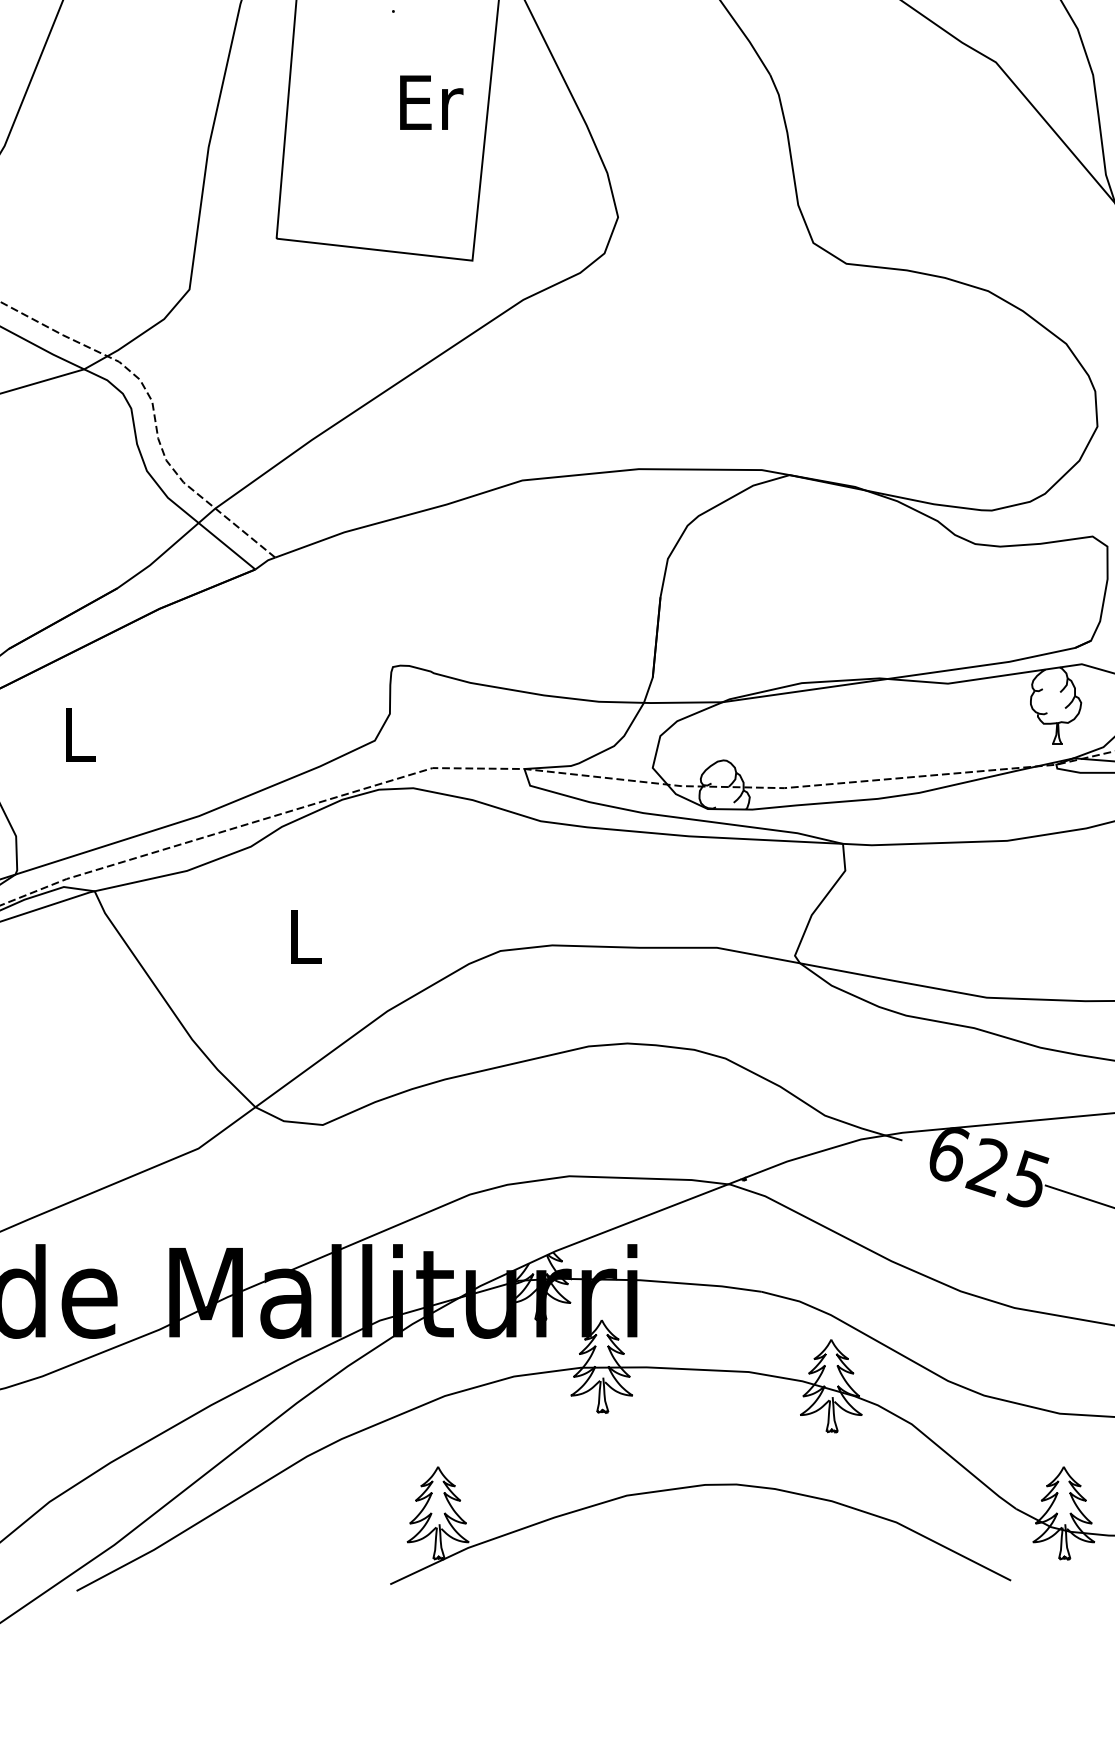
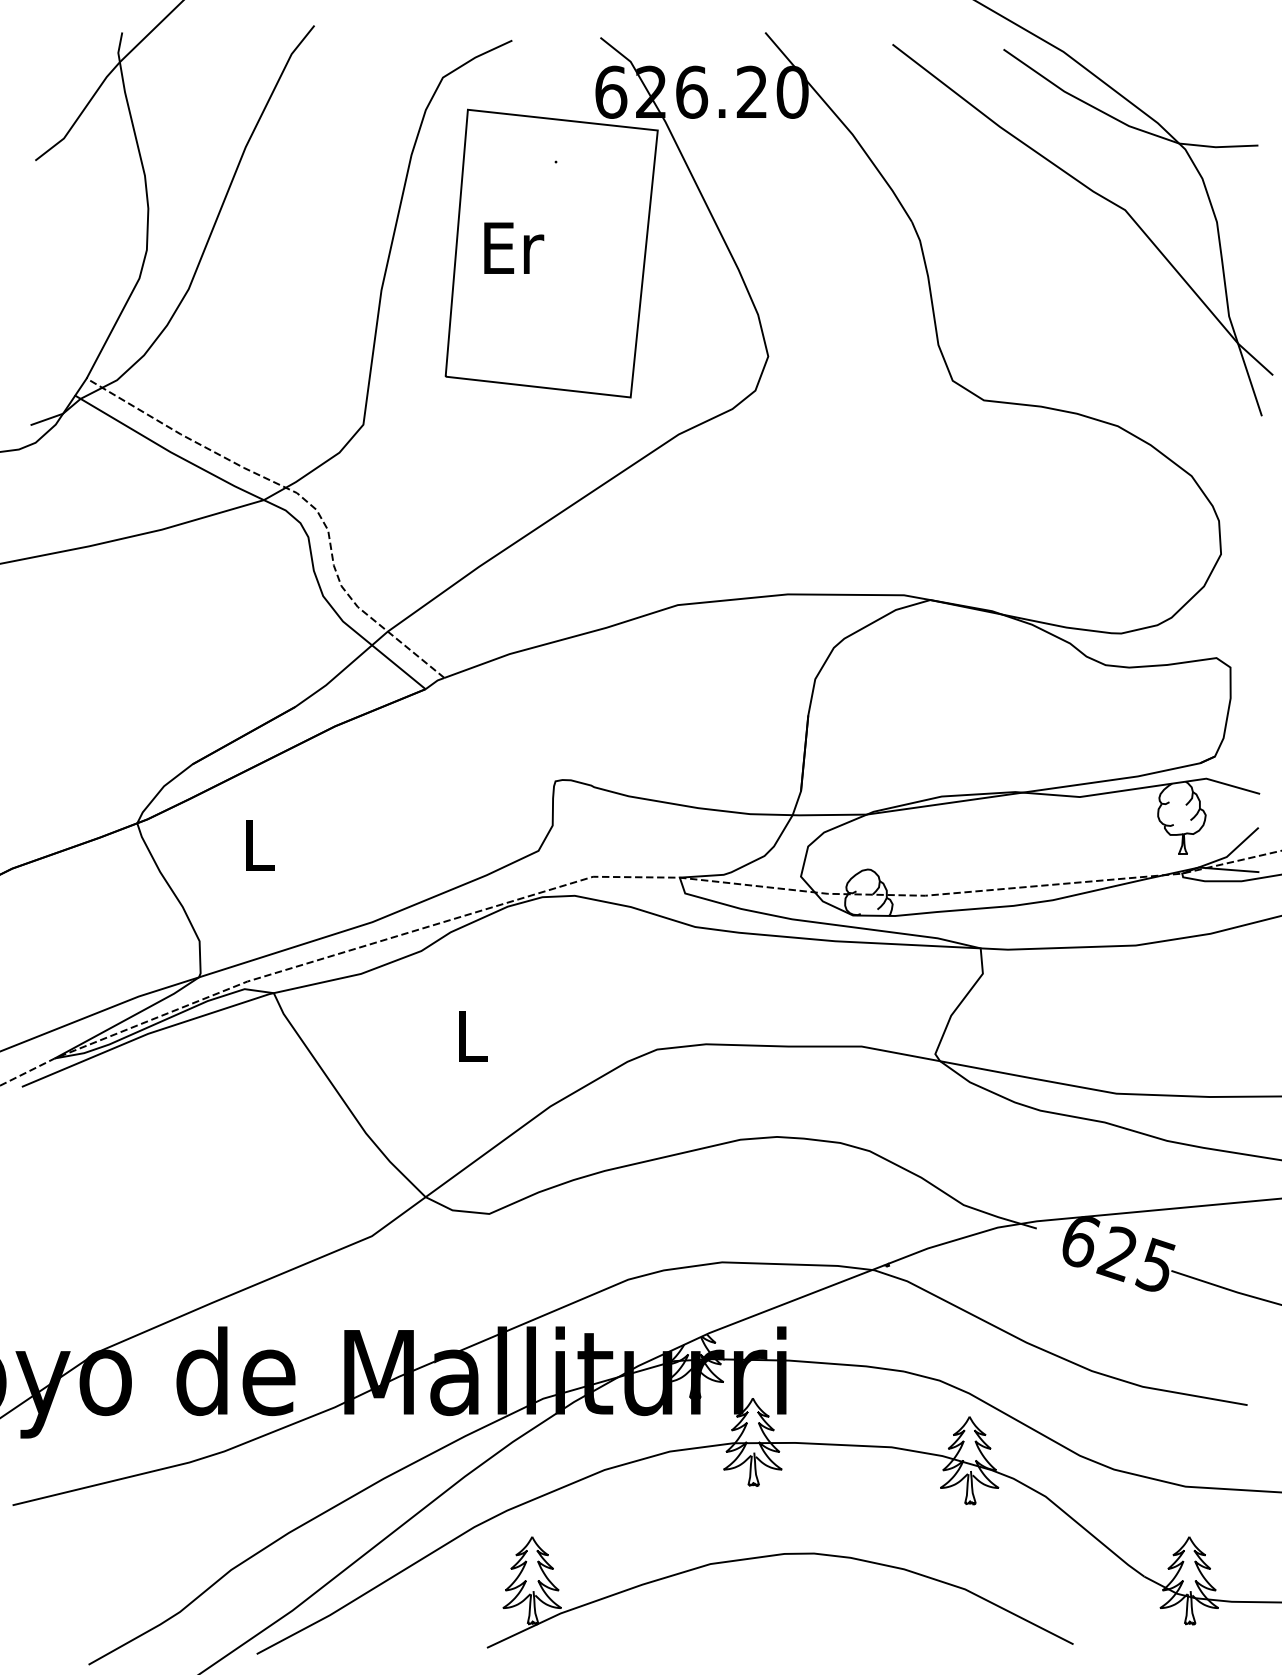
text: (432, 101) -> (514, 247), moved
part: (695, 1487) -> (775, 1556), moved

